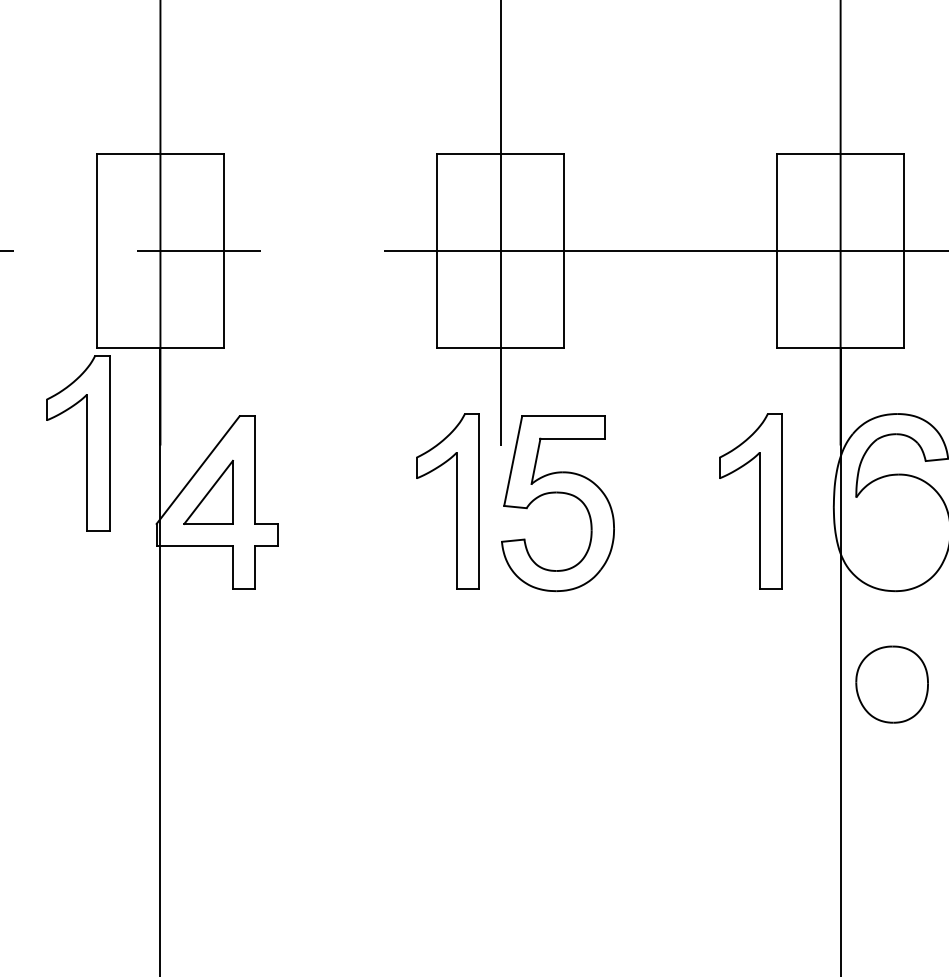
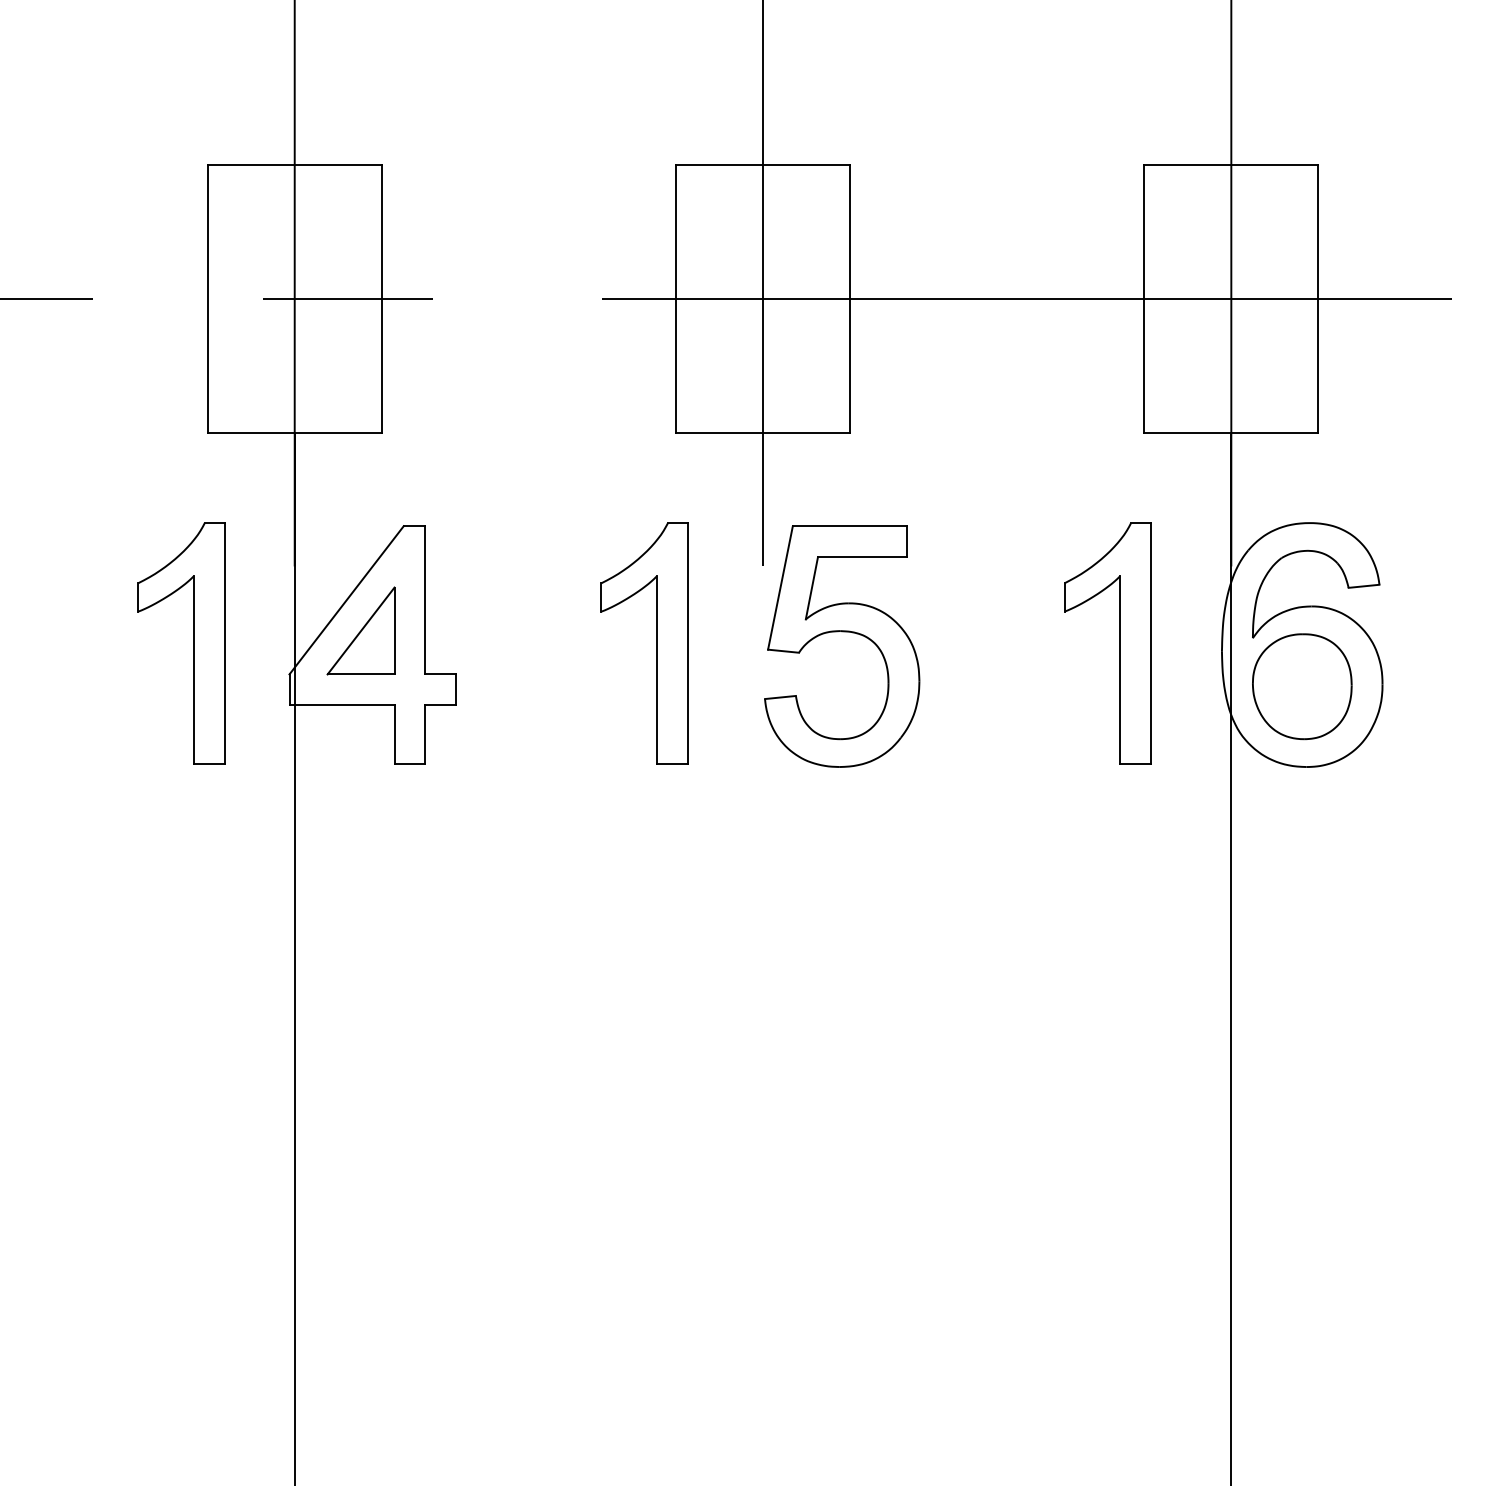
part: (86, 443) -> (193, 643), moved
part: (456, 501) -> (656, 643), moved
part: (892, 684) -> (1302, 686), moved

